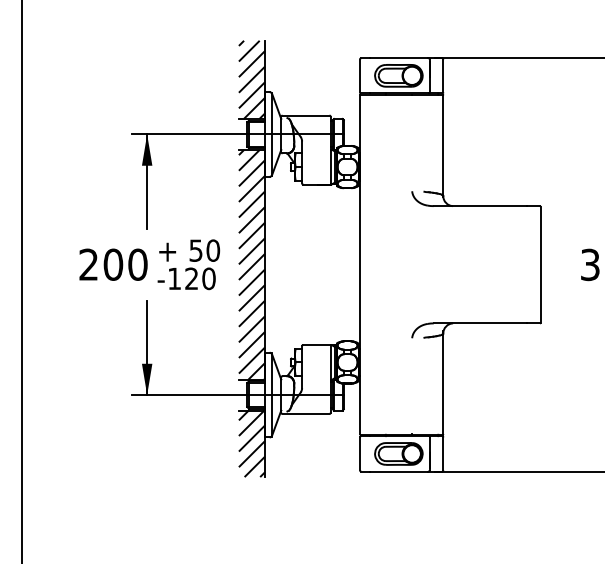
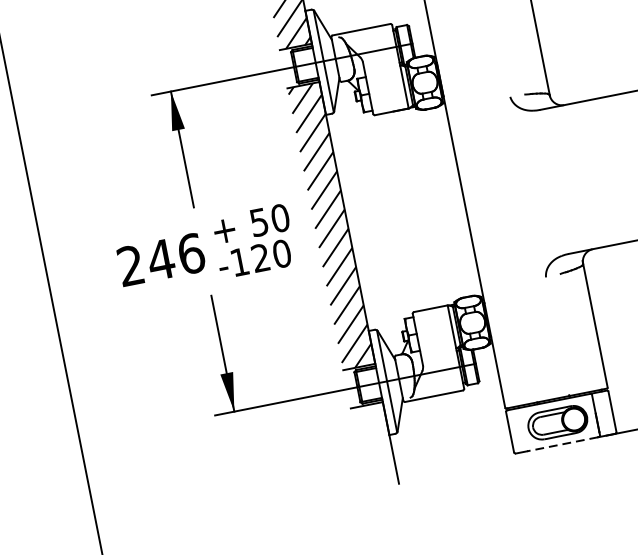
text: (125, 264) -> (175, 256), 200 -> 246
hatch: (251, 443) -> (374, 445), removed
line: (399, 471) -> (562, 444), solid -> dashed

